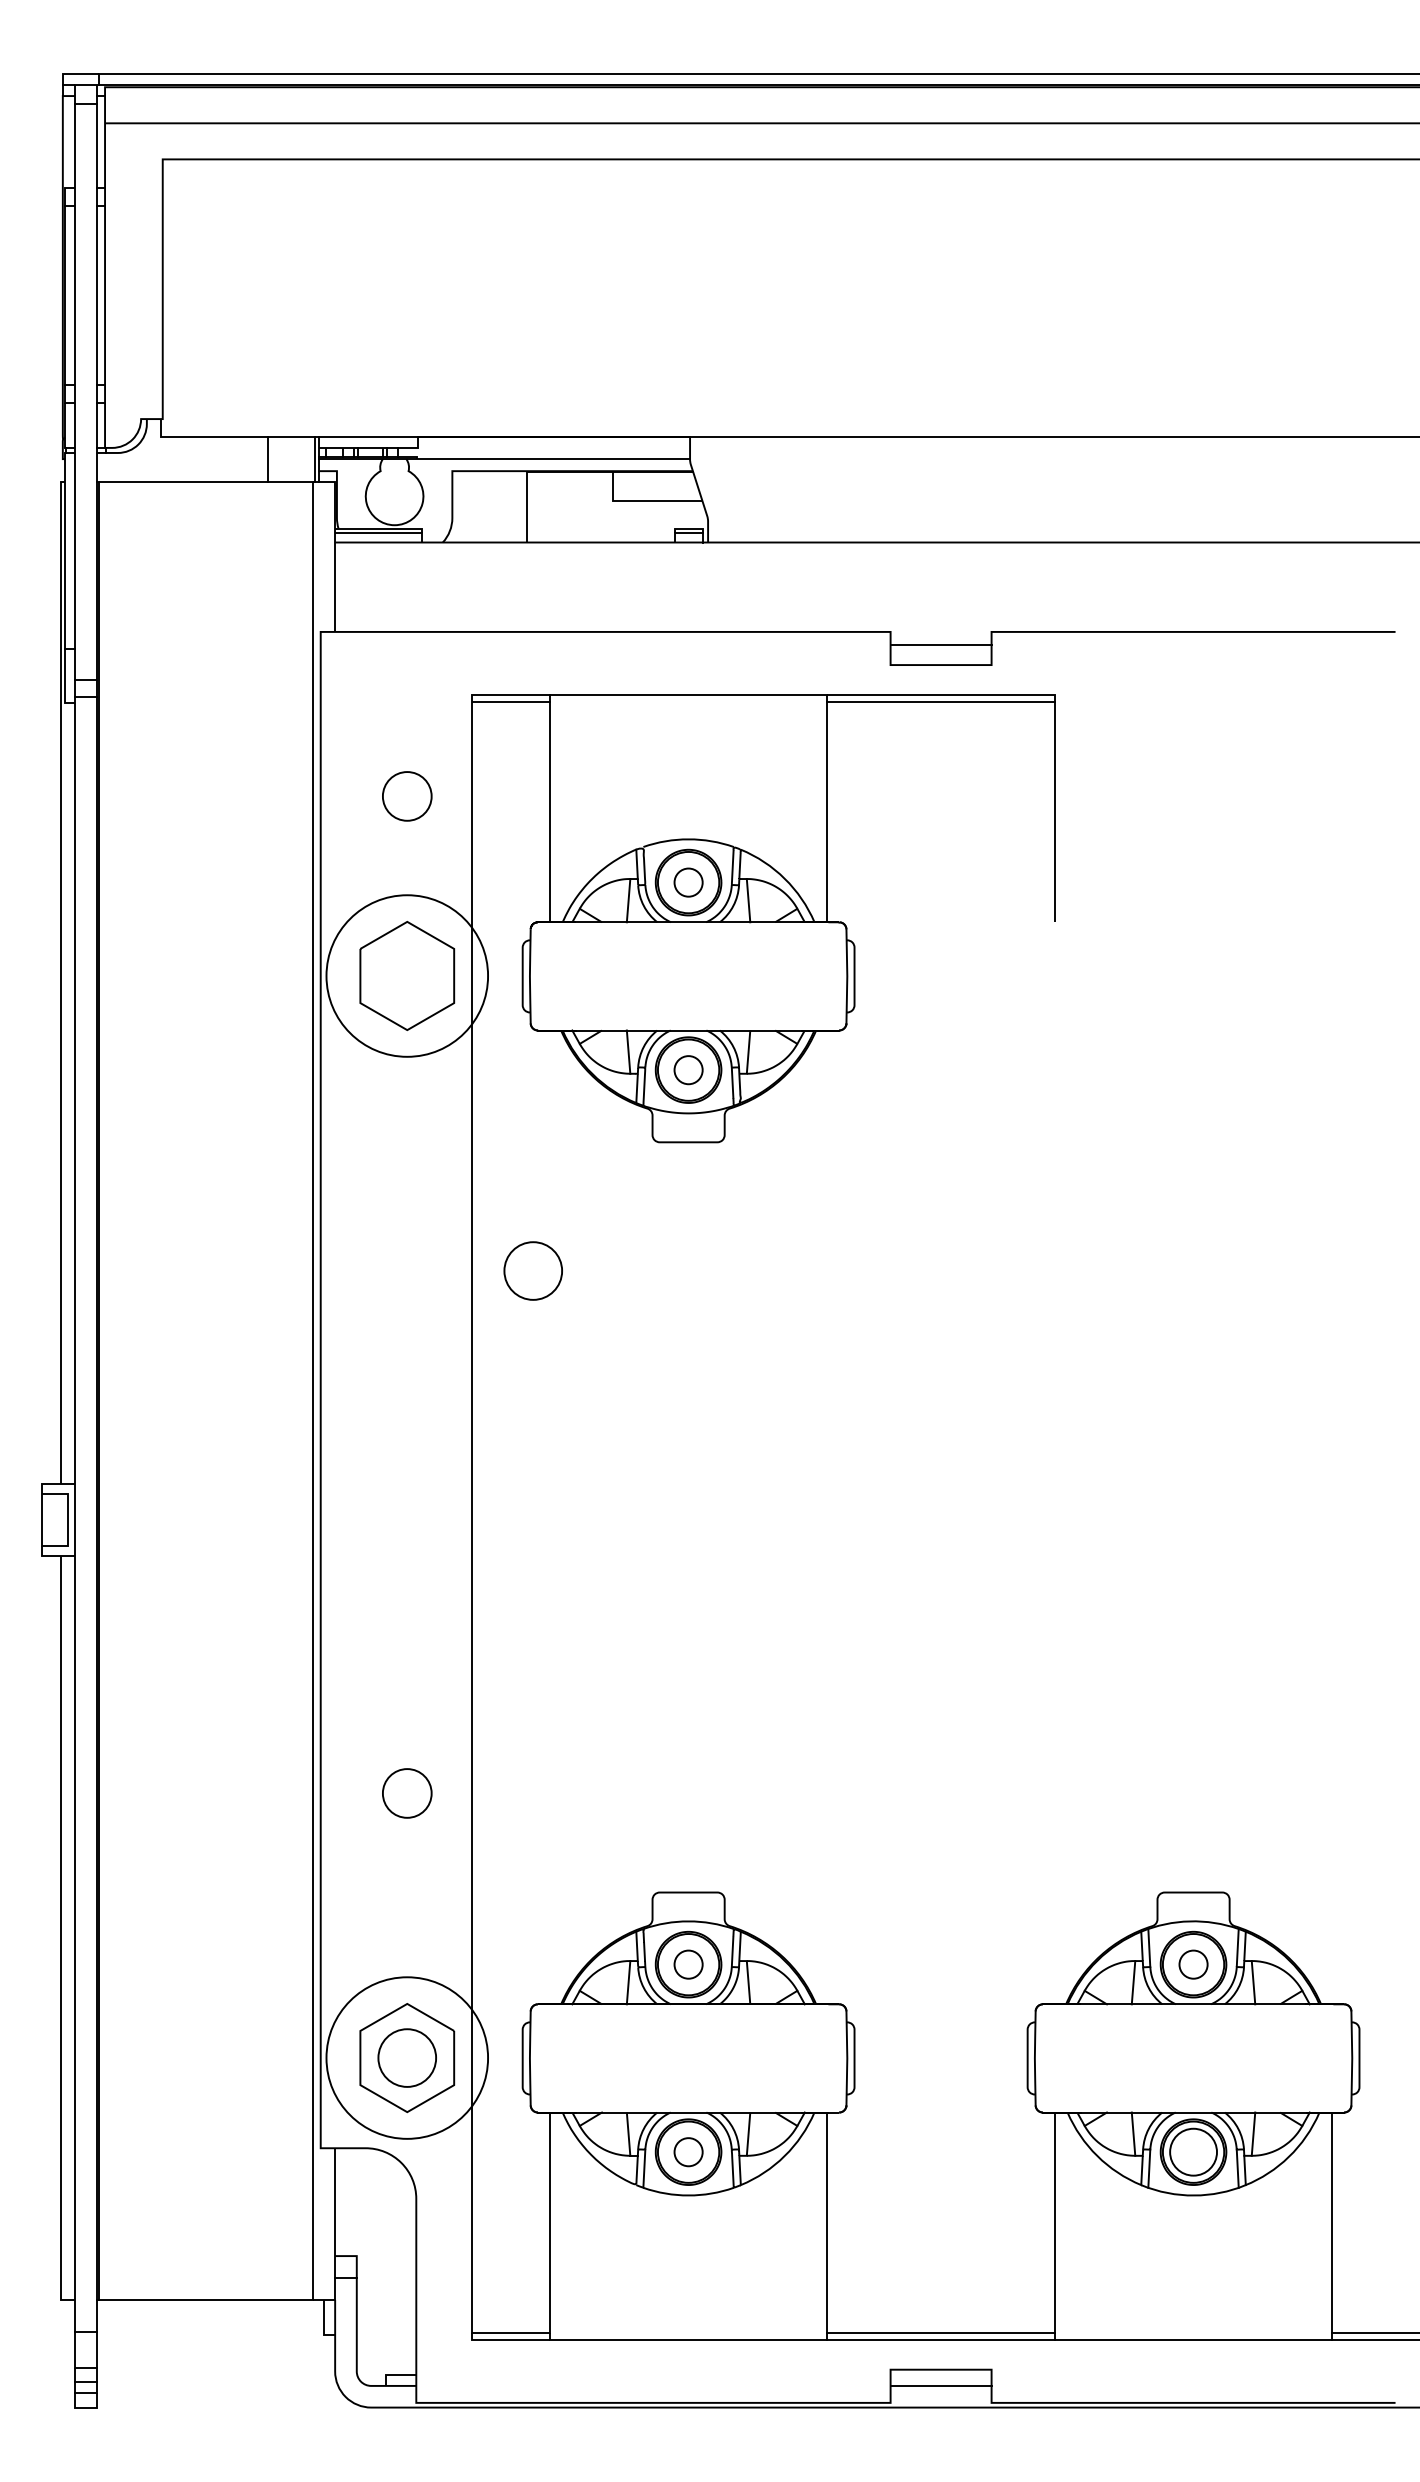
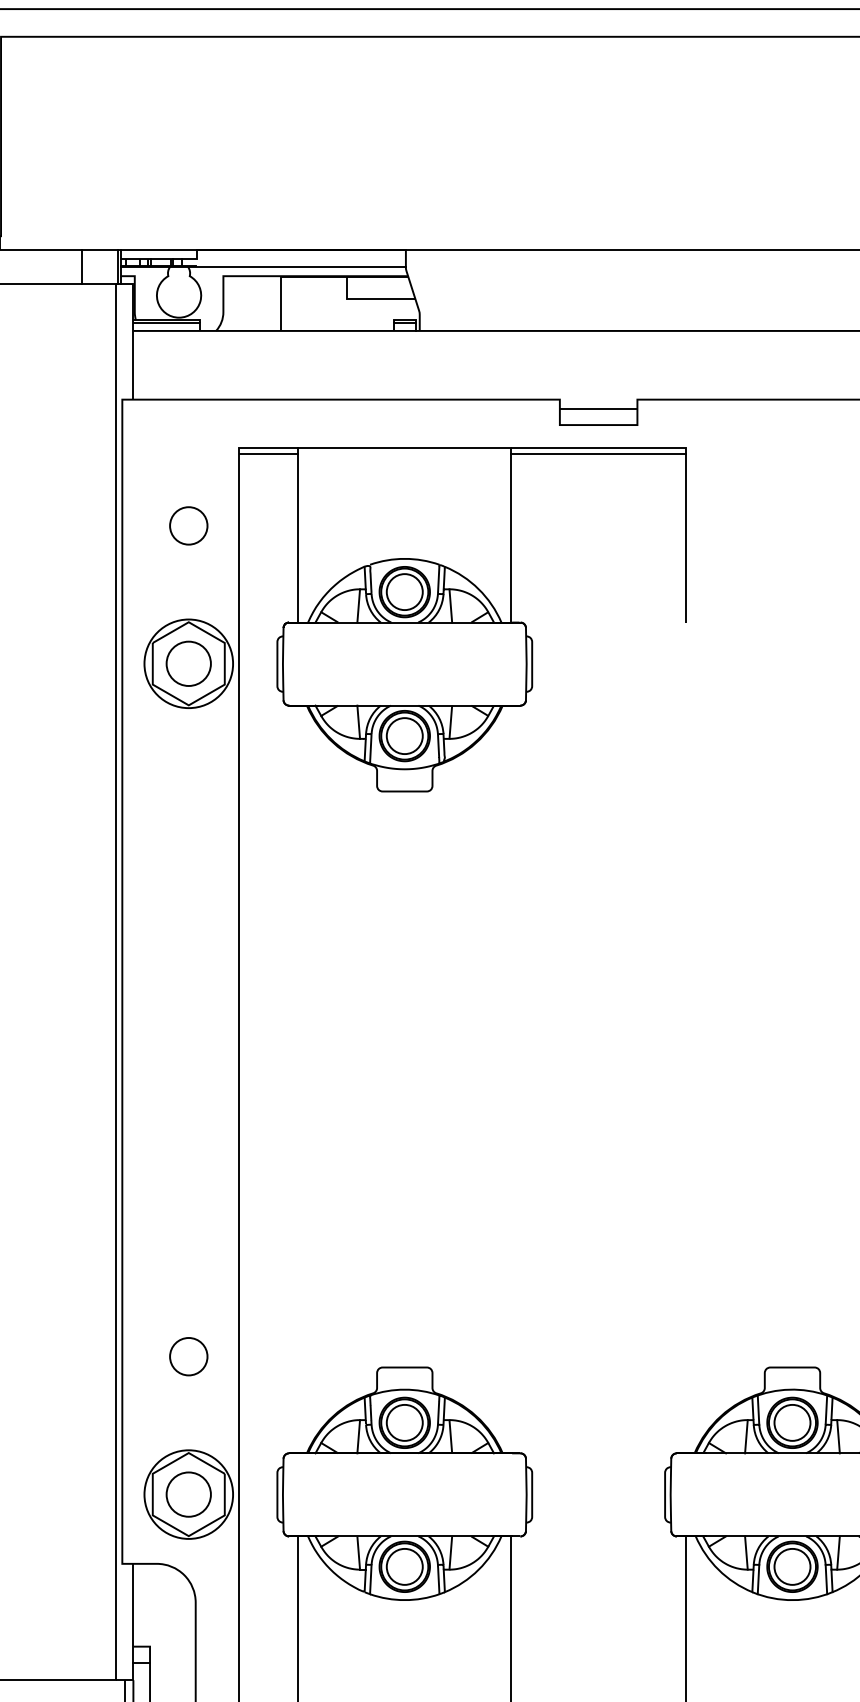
circle: (688, 882) -> (404, 592), size x1.67
circle: (406, 975) -> (188, 663), size x0.71
circle: (688, 1069) -> (404, 735), size x1.67
circle: (532, 1270) -> (188, 663), moved
circle: (407, 1793) -> (188, 1356), moved
circle: (688, 1964) -> (404, 1422), size x1.67
circle: (1193, 1964) -> (792, 1422), size x1.67
circle: (406, 2057) -> (188, 1494), size x0.71
circle: (688, 2151) -> (404, 1566), size x1.67

